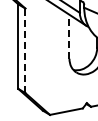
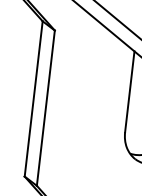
line: (69, 36) -> (129, 91), dashed -> solid
line: (25, 50) -> (46, 107), dashed -> solid

